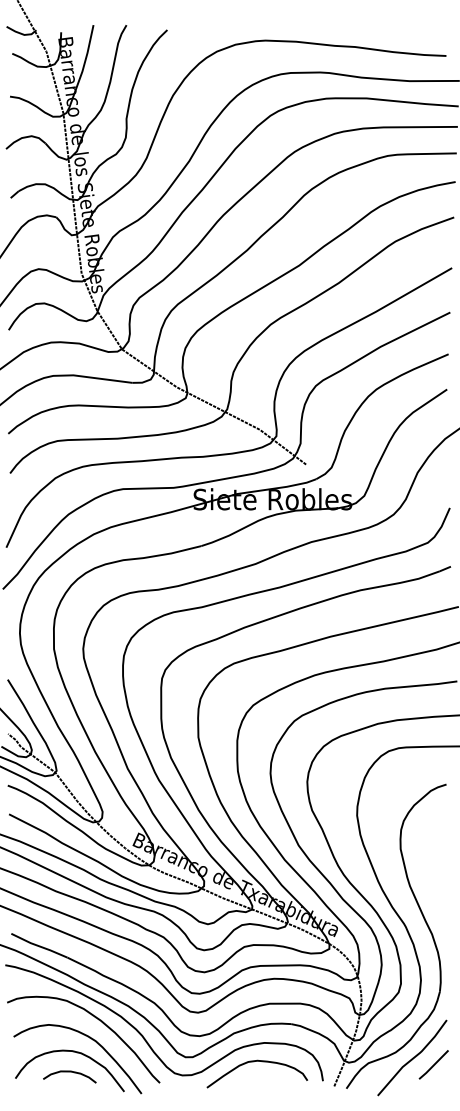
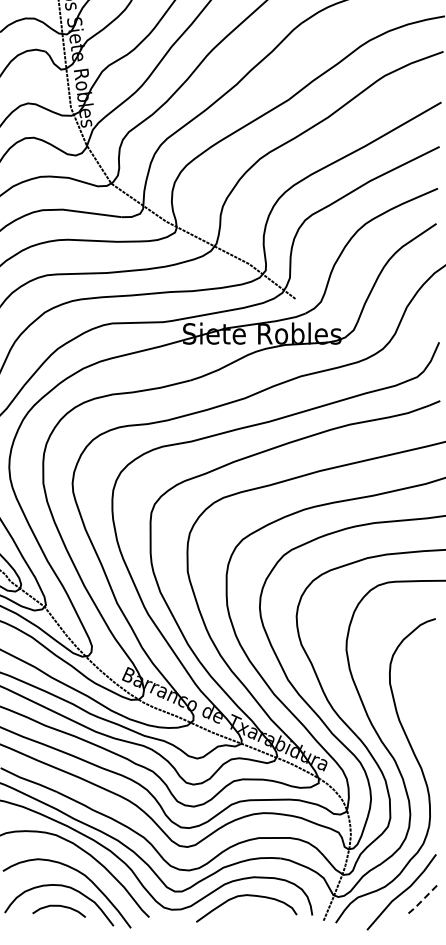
line: (433, 1065) -> (422, 899), solid -> dashed

